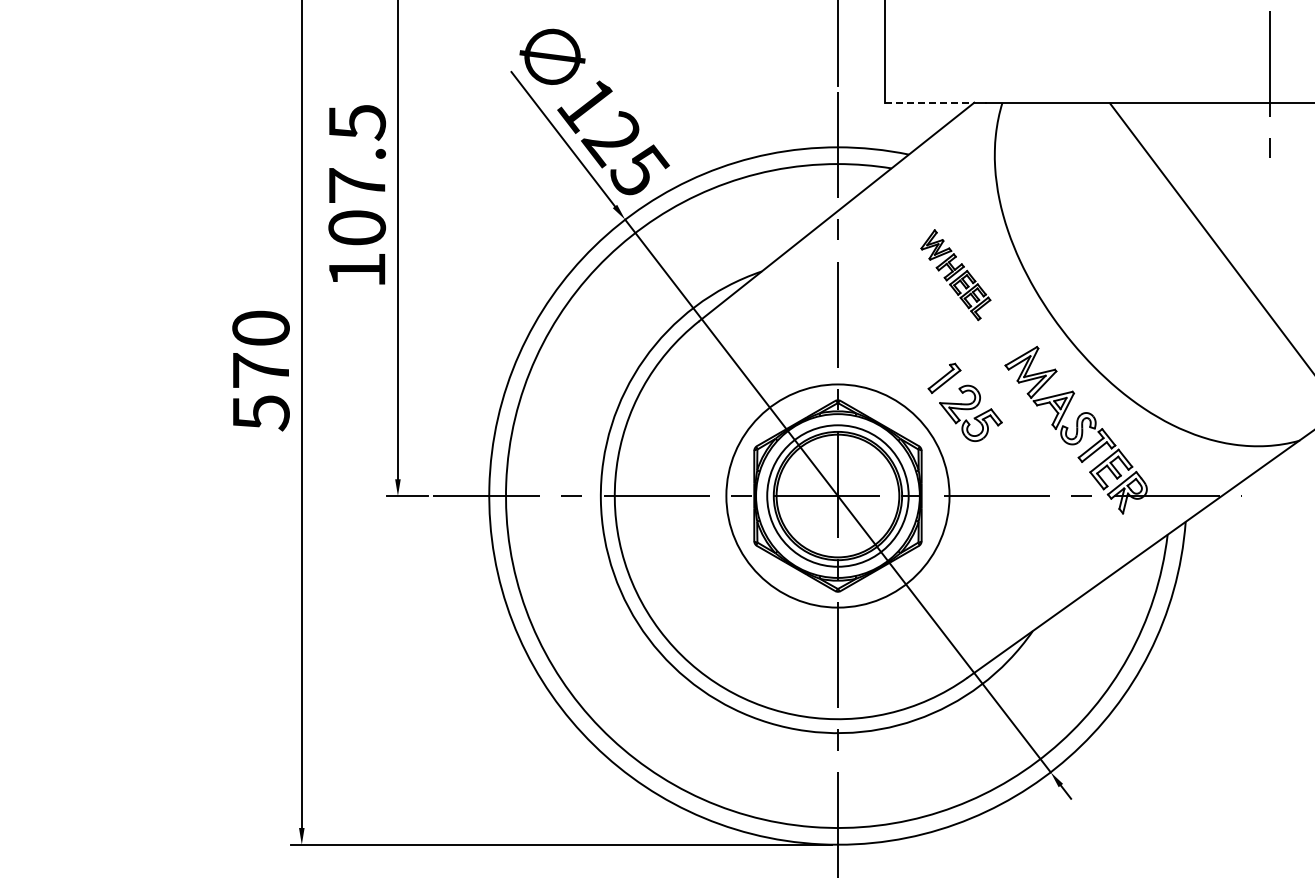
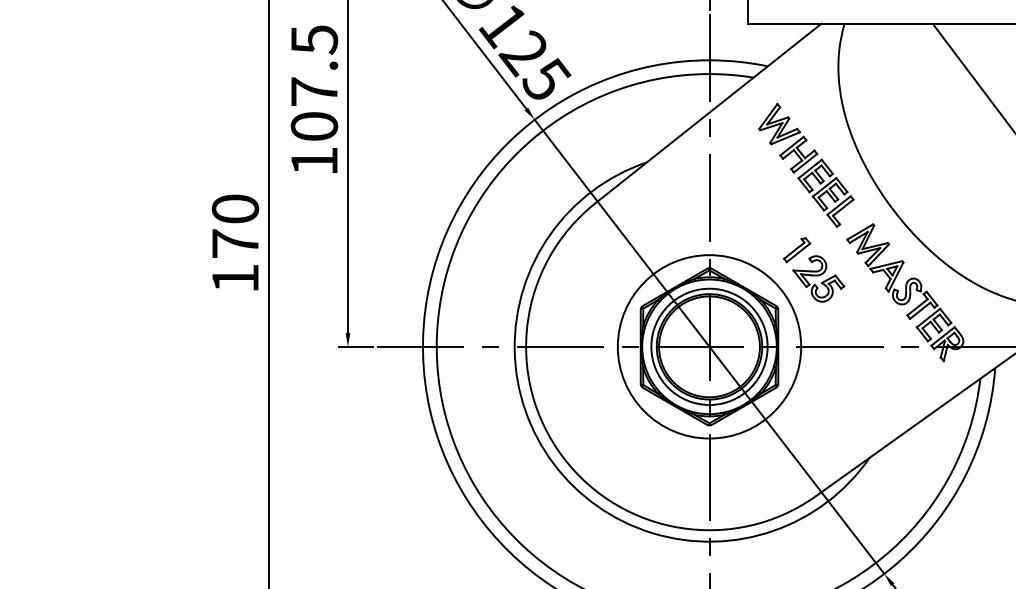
line: (930, 102) -> (785, 23), dashed -> solid
part: (955, 274) -> (806, 164), size x1.67
text: (261, 413) -> (235, 279), 570 -> 170

